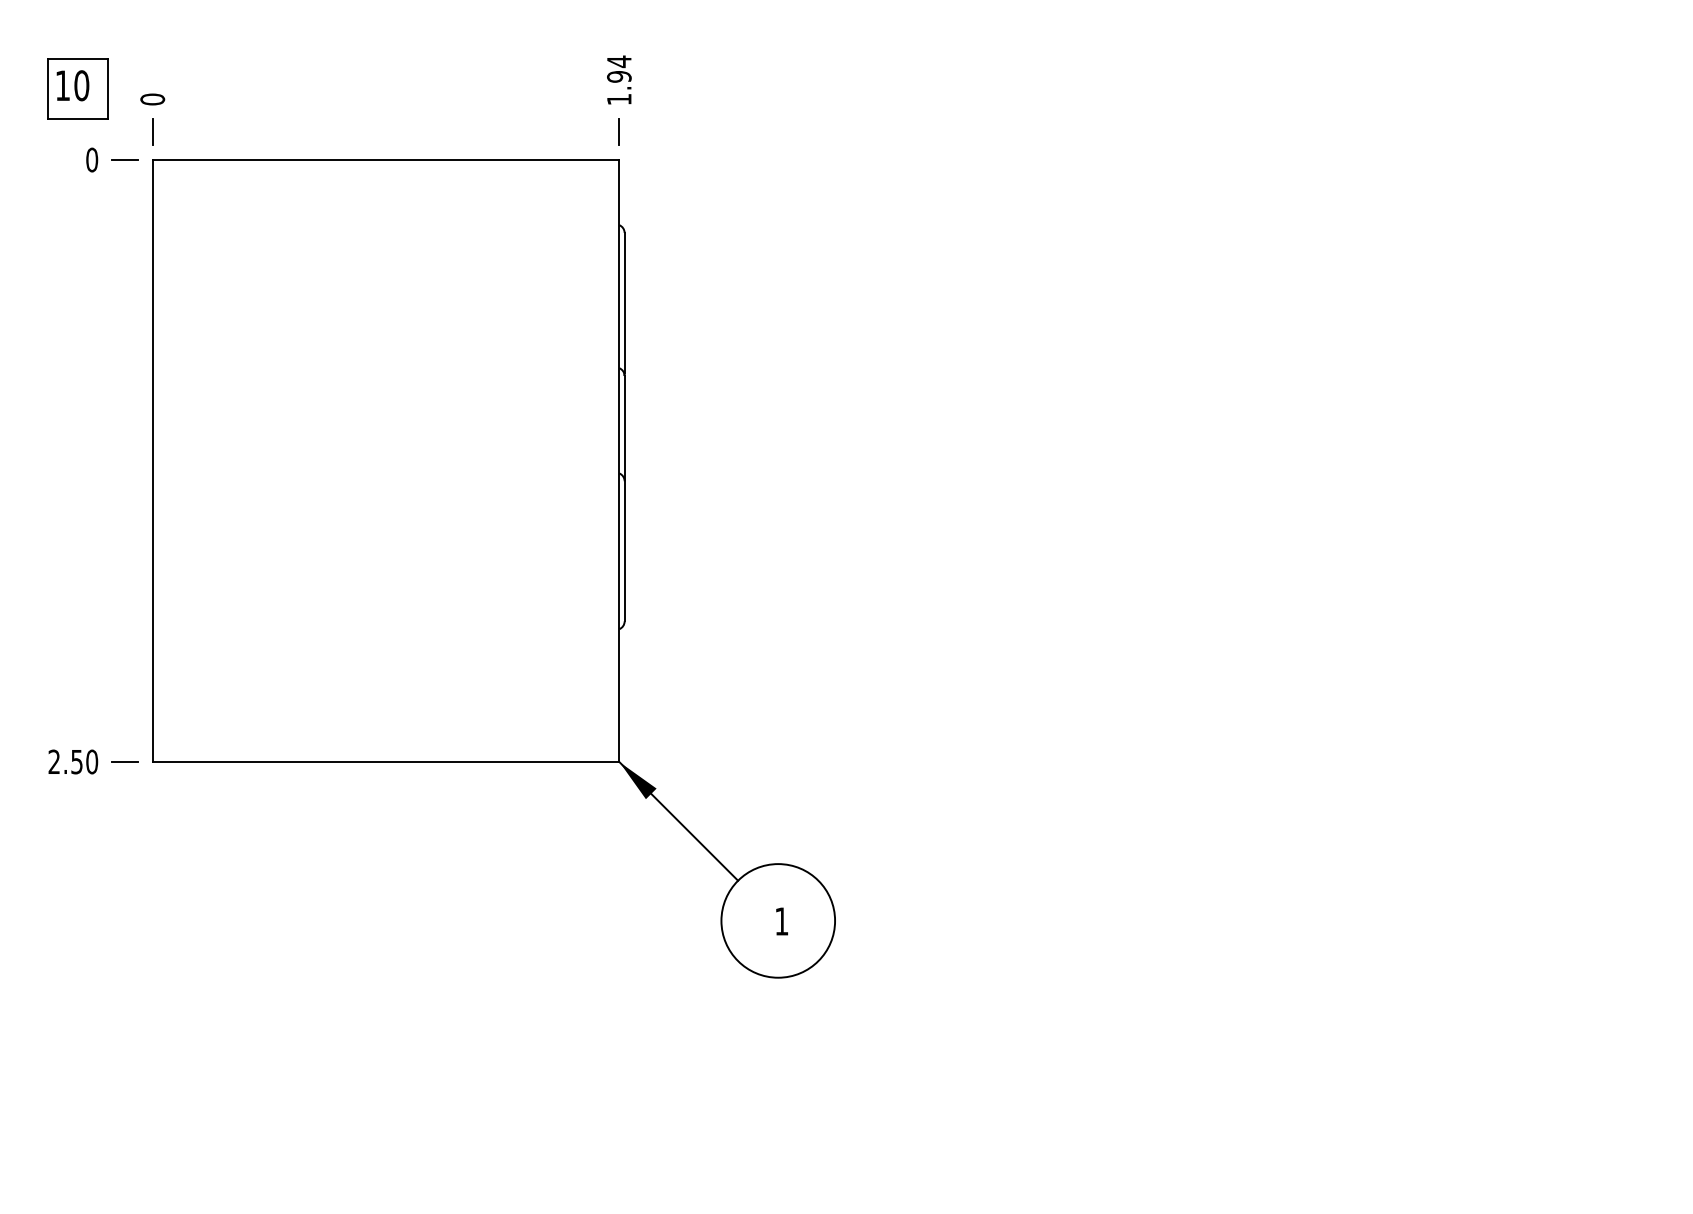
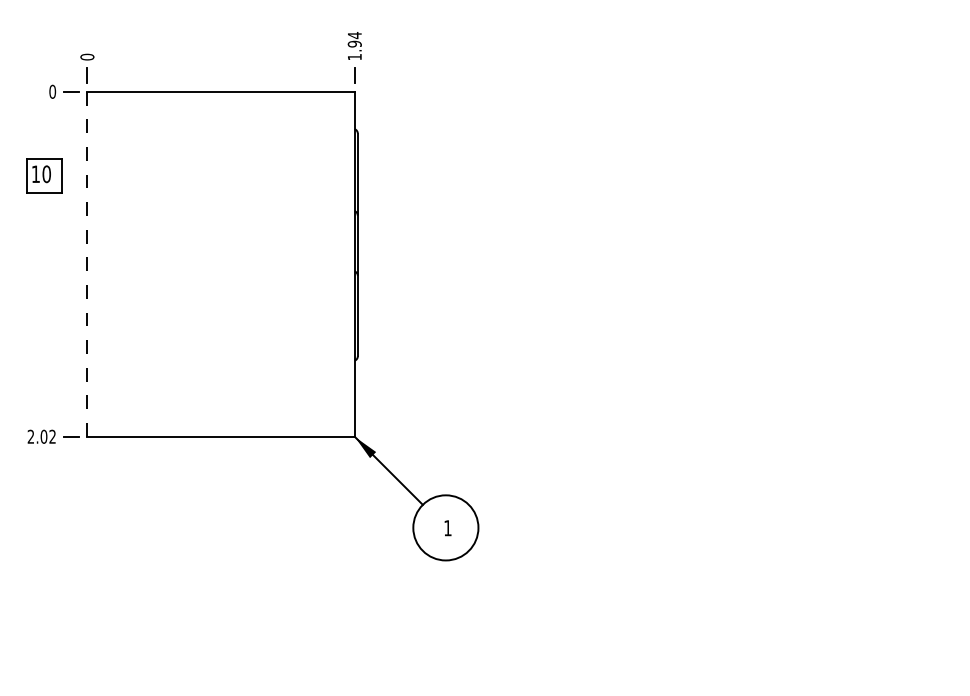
part: (77, 87) -> (44, 175), moved
line: (152, 461) -> (87, 264), solid -> dashed
text: (84, 761) -> (48, 436), 2.50 -> 2.02

